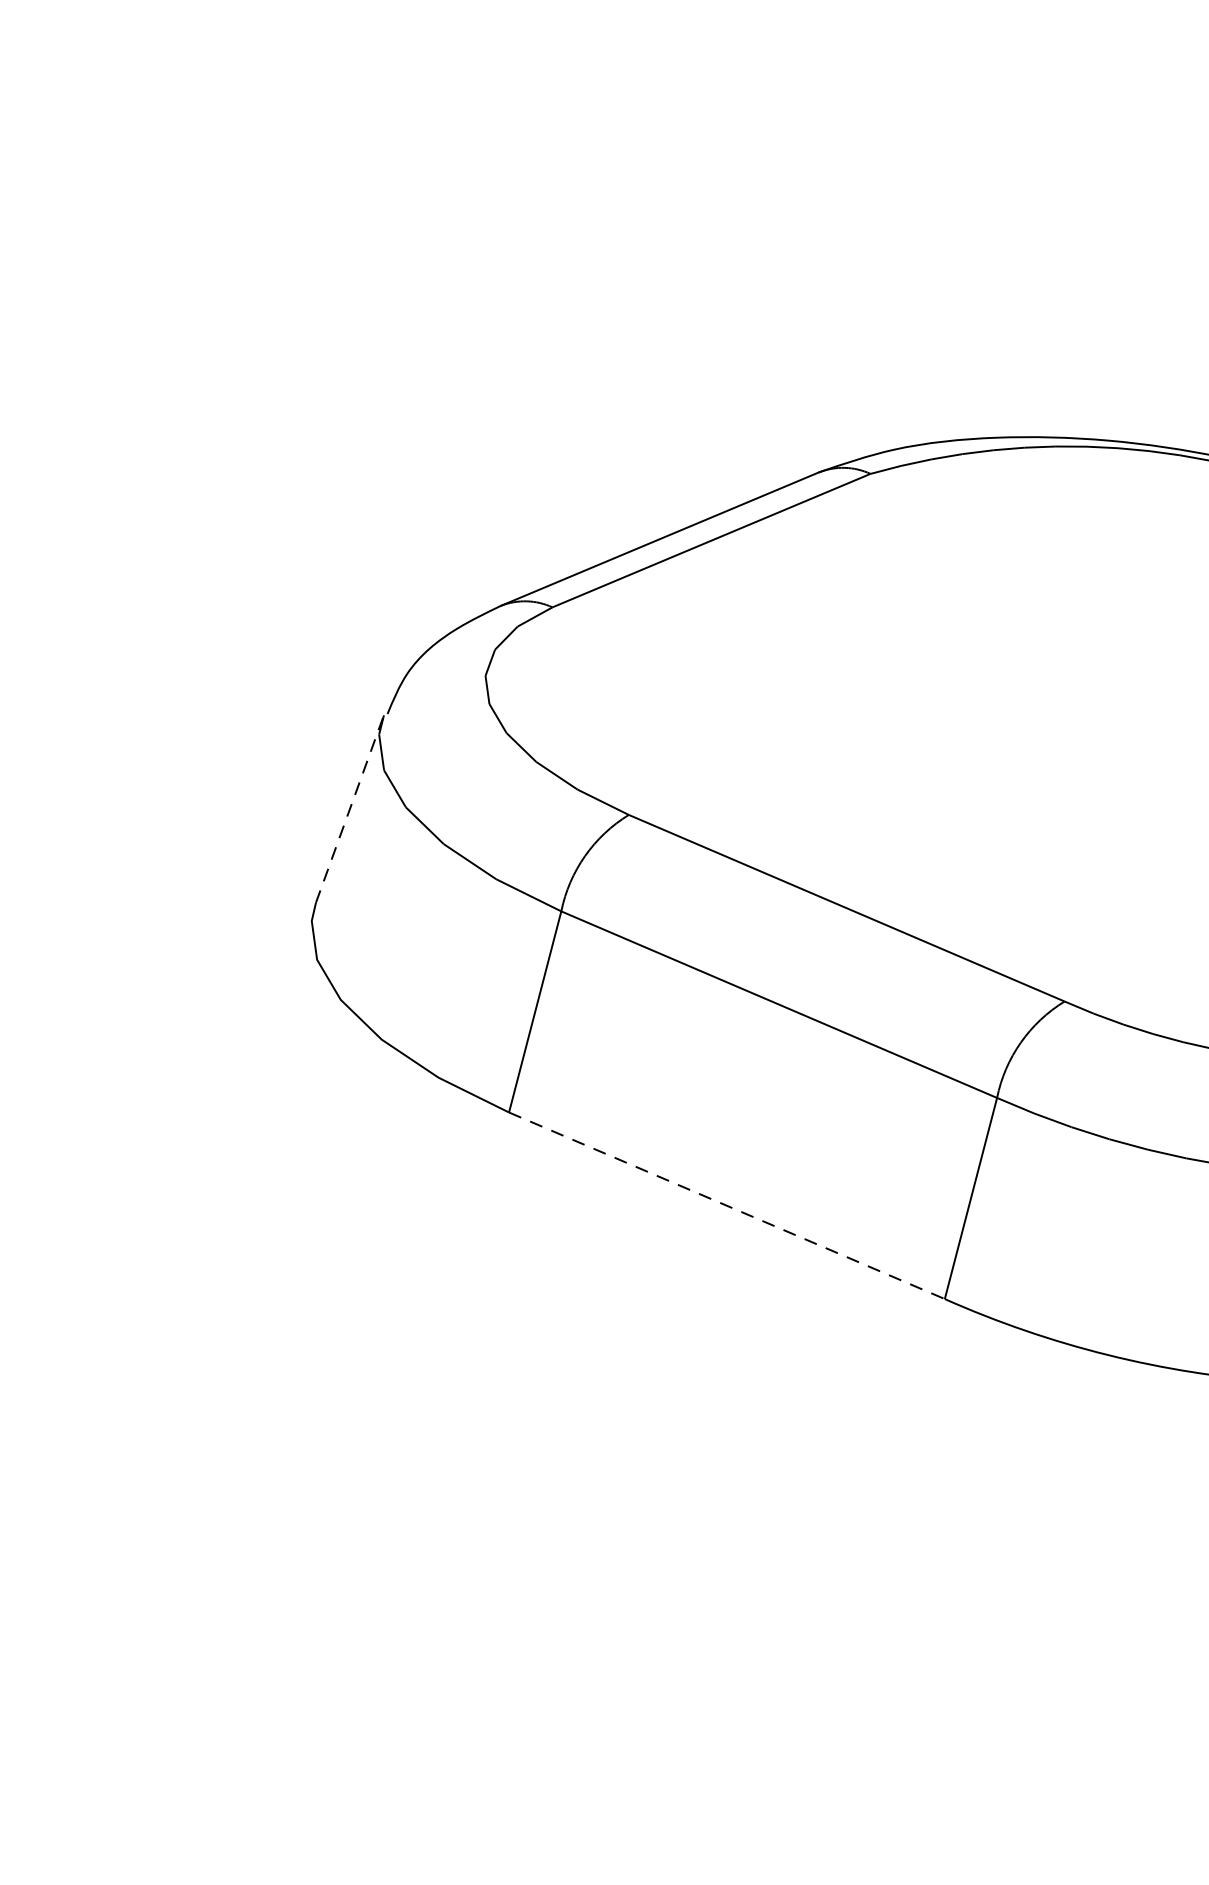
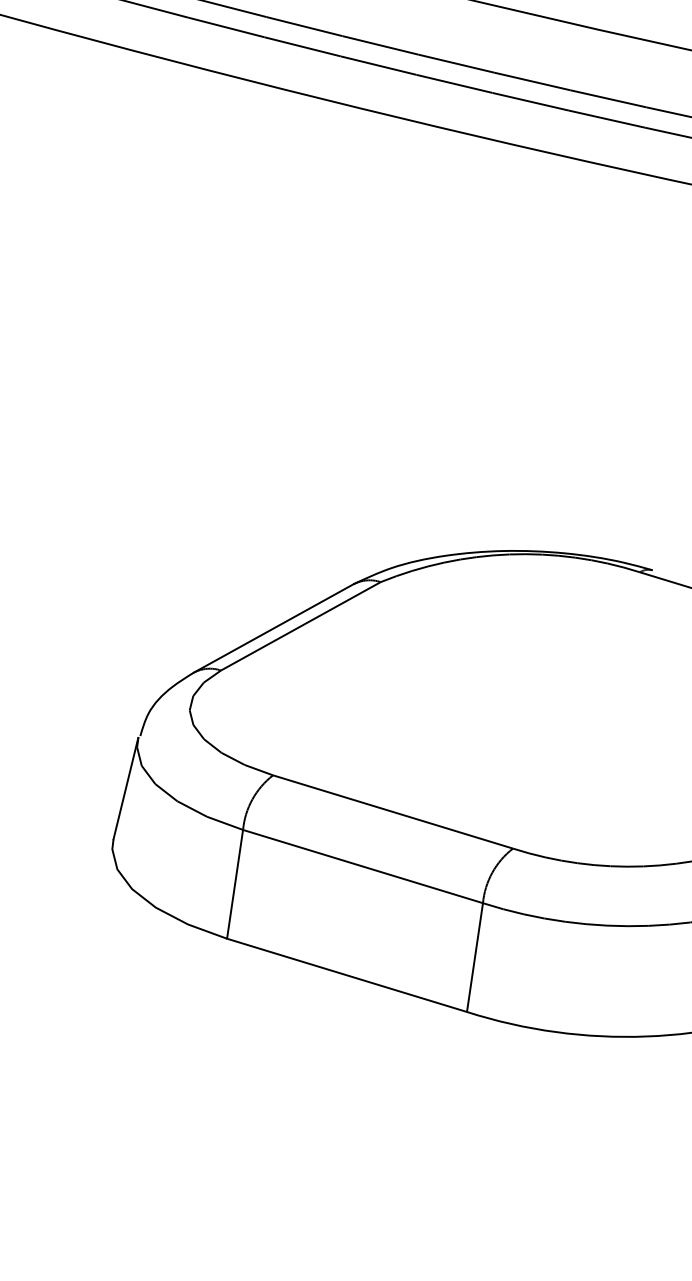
line: (348, 811) -> (125, 789), dashed -> solid
line: (727, 1206) -> (347, 975), dashed -> solid

